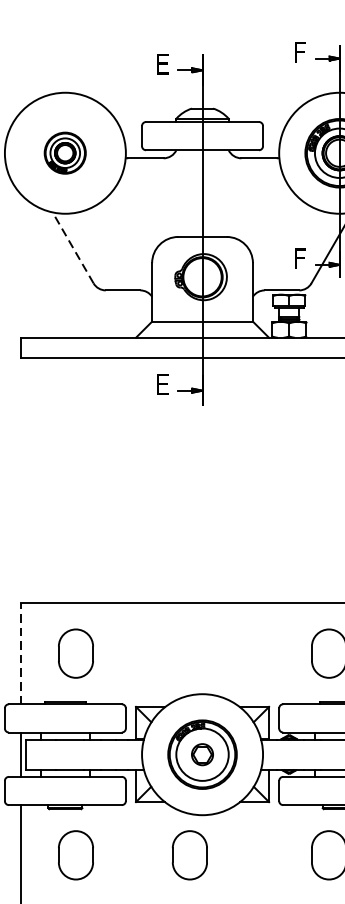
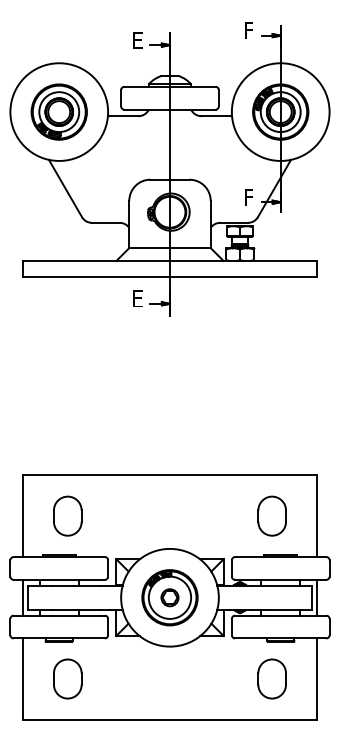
part: (64, 152) -> (58, 111), size x1.67
line: (73, 247) -> (65, 188), dashed -> solid
line: (21, 654) -> (23, 516), dashed -> solid
part: (189, 854) -> (159, 678), removed

